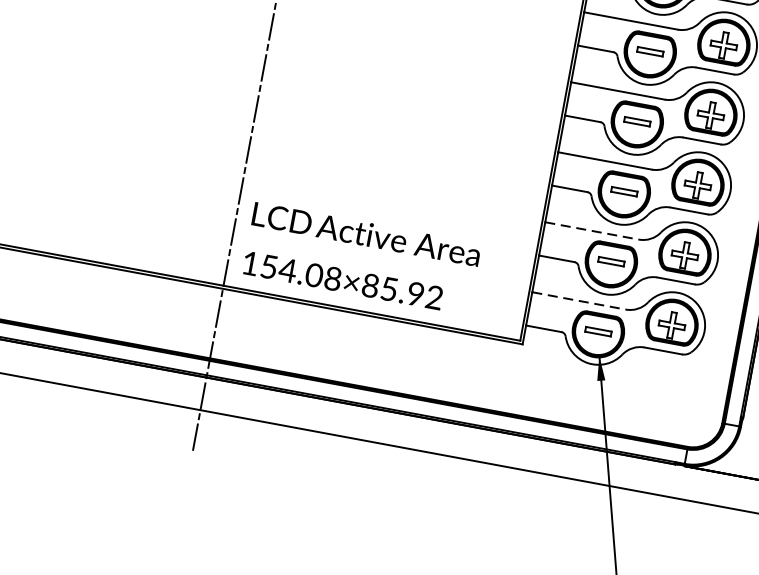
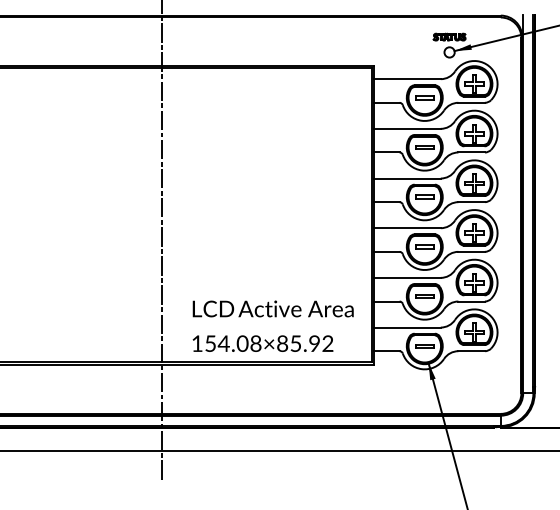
line: (593, 230) -> (408, 277), dashed -> solid
text: (361, 257) -> (272, 325), moved
line: (580, 301) -> (408, 327), dashed -> solid

